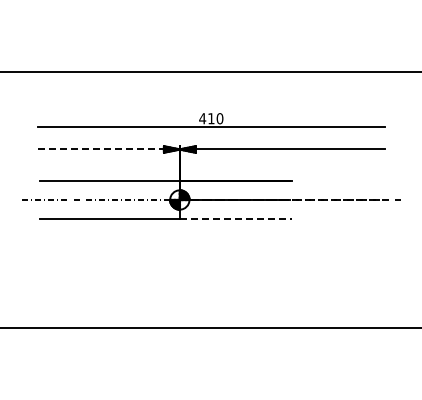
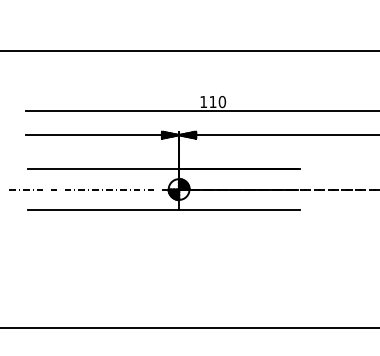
text: (202, 118) -> (203, 101), 410 -> 110
line: (109, 149) -> (103, 135), dashed -> solid
line: (236, 218) -> (240, 209), dashed -> solid

